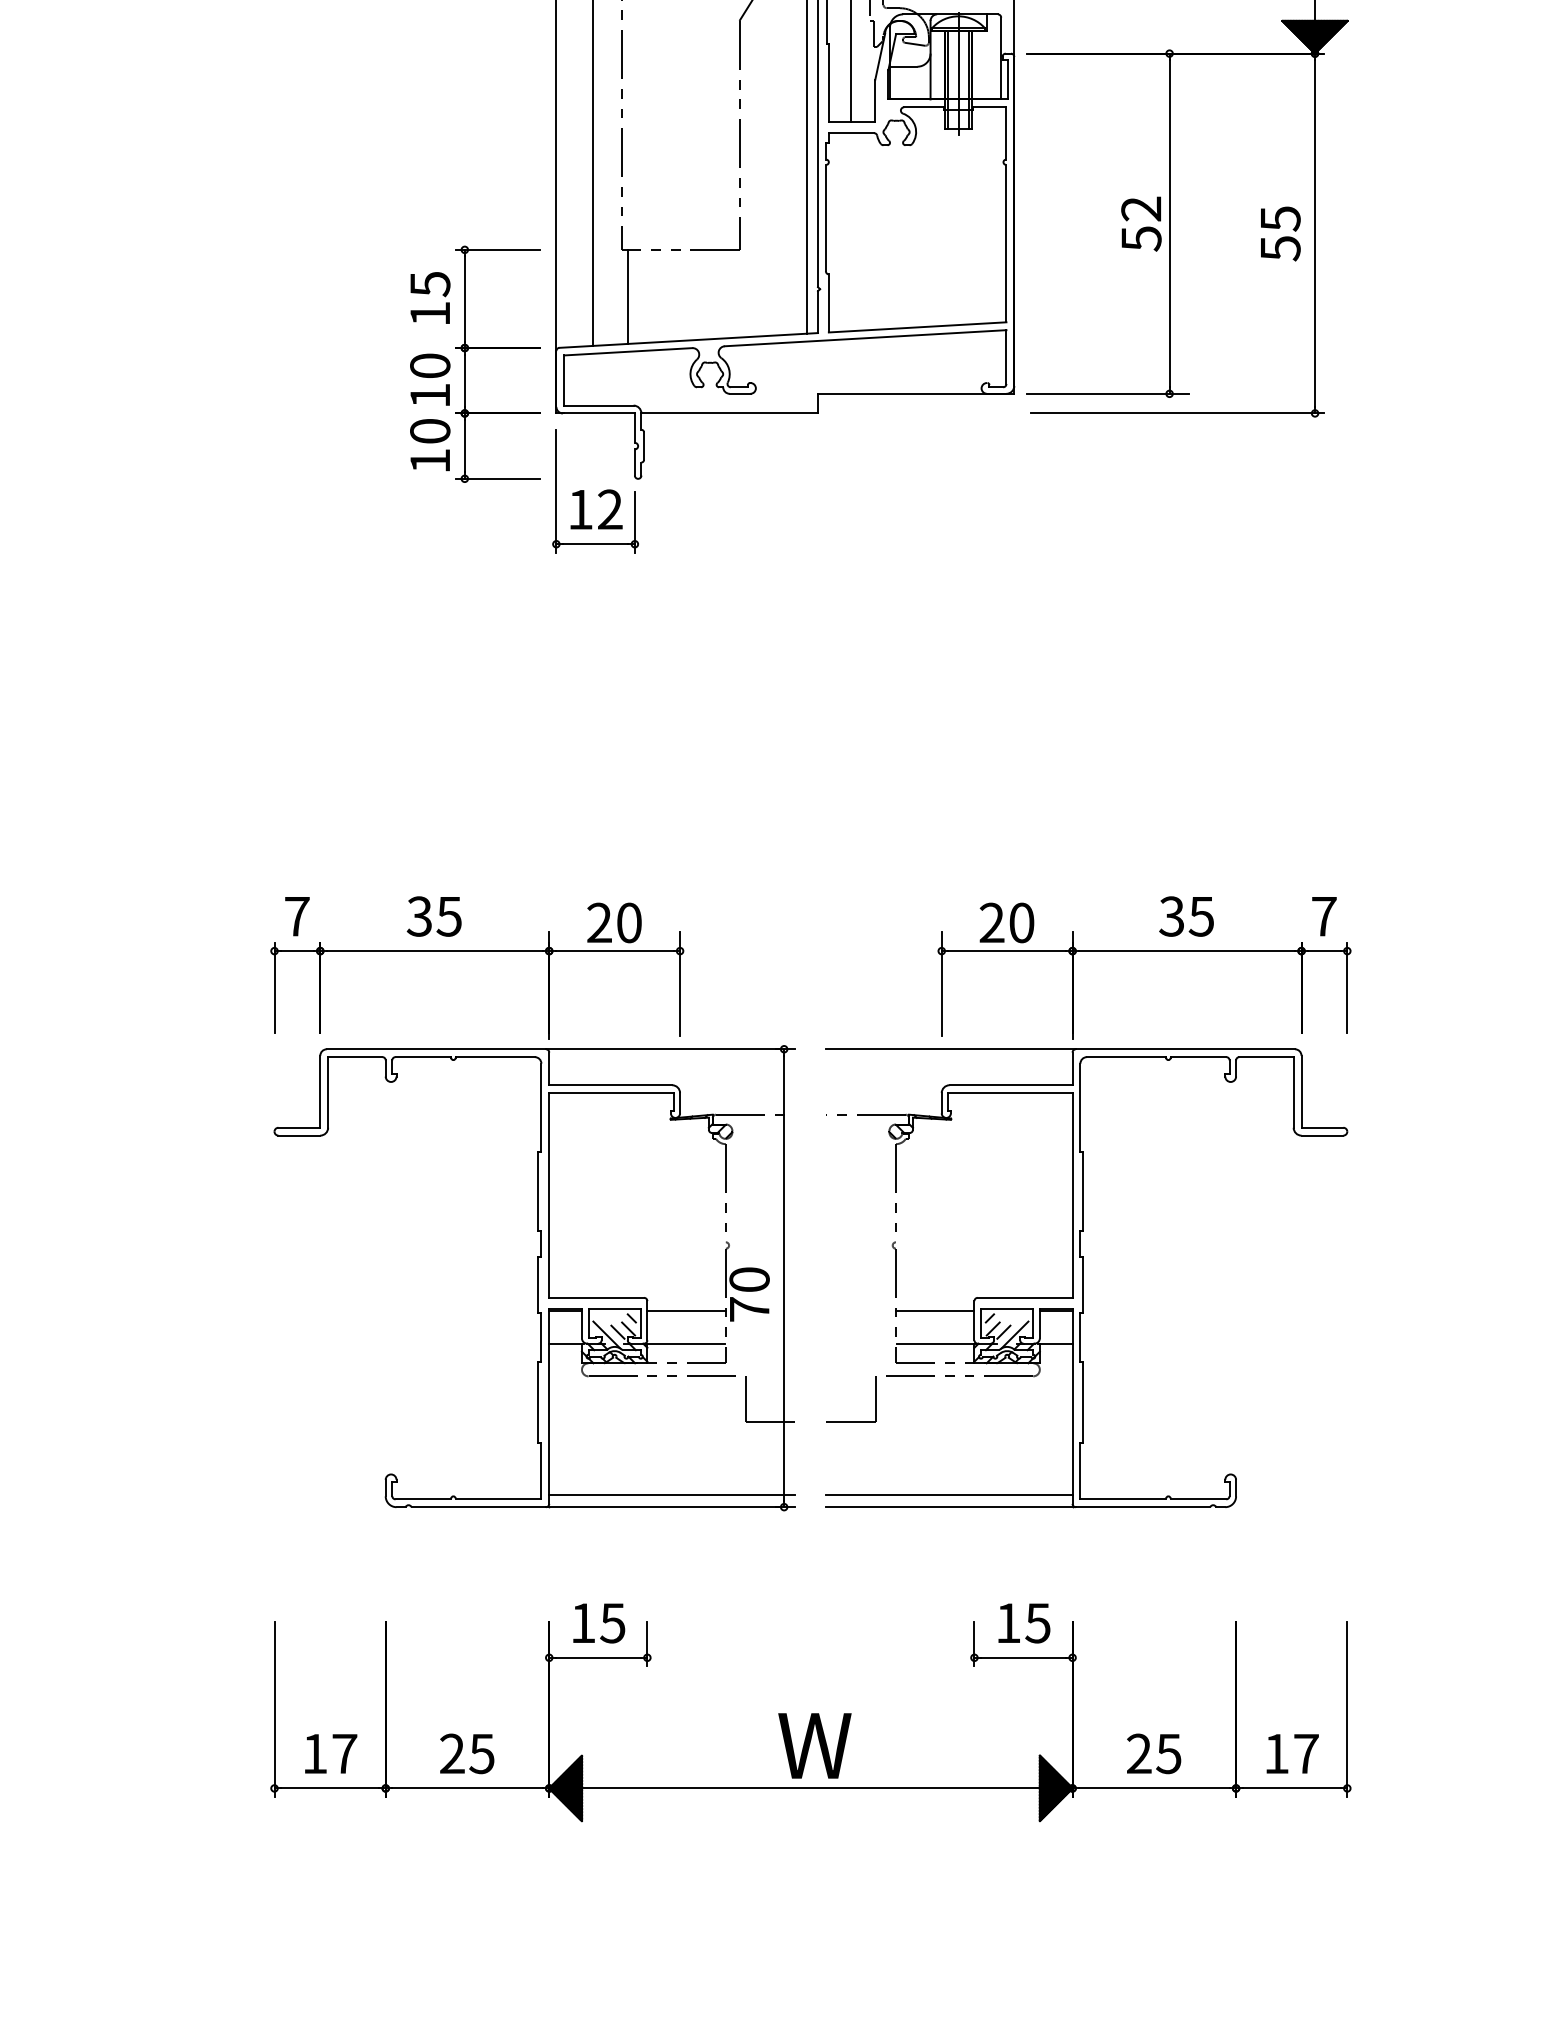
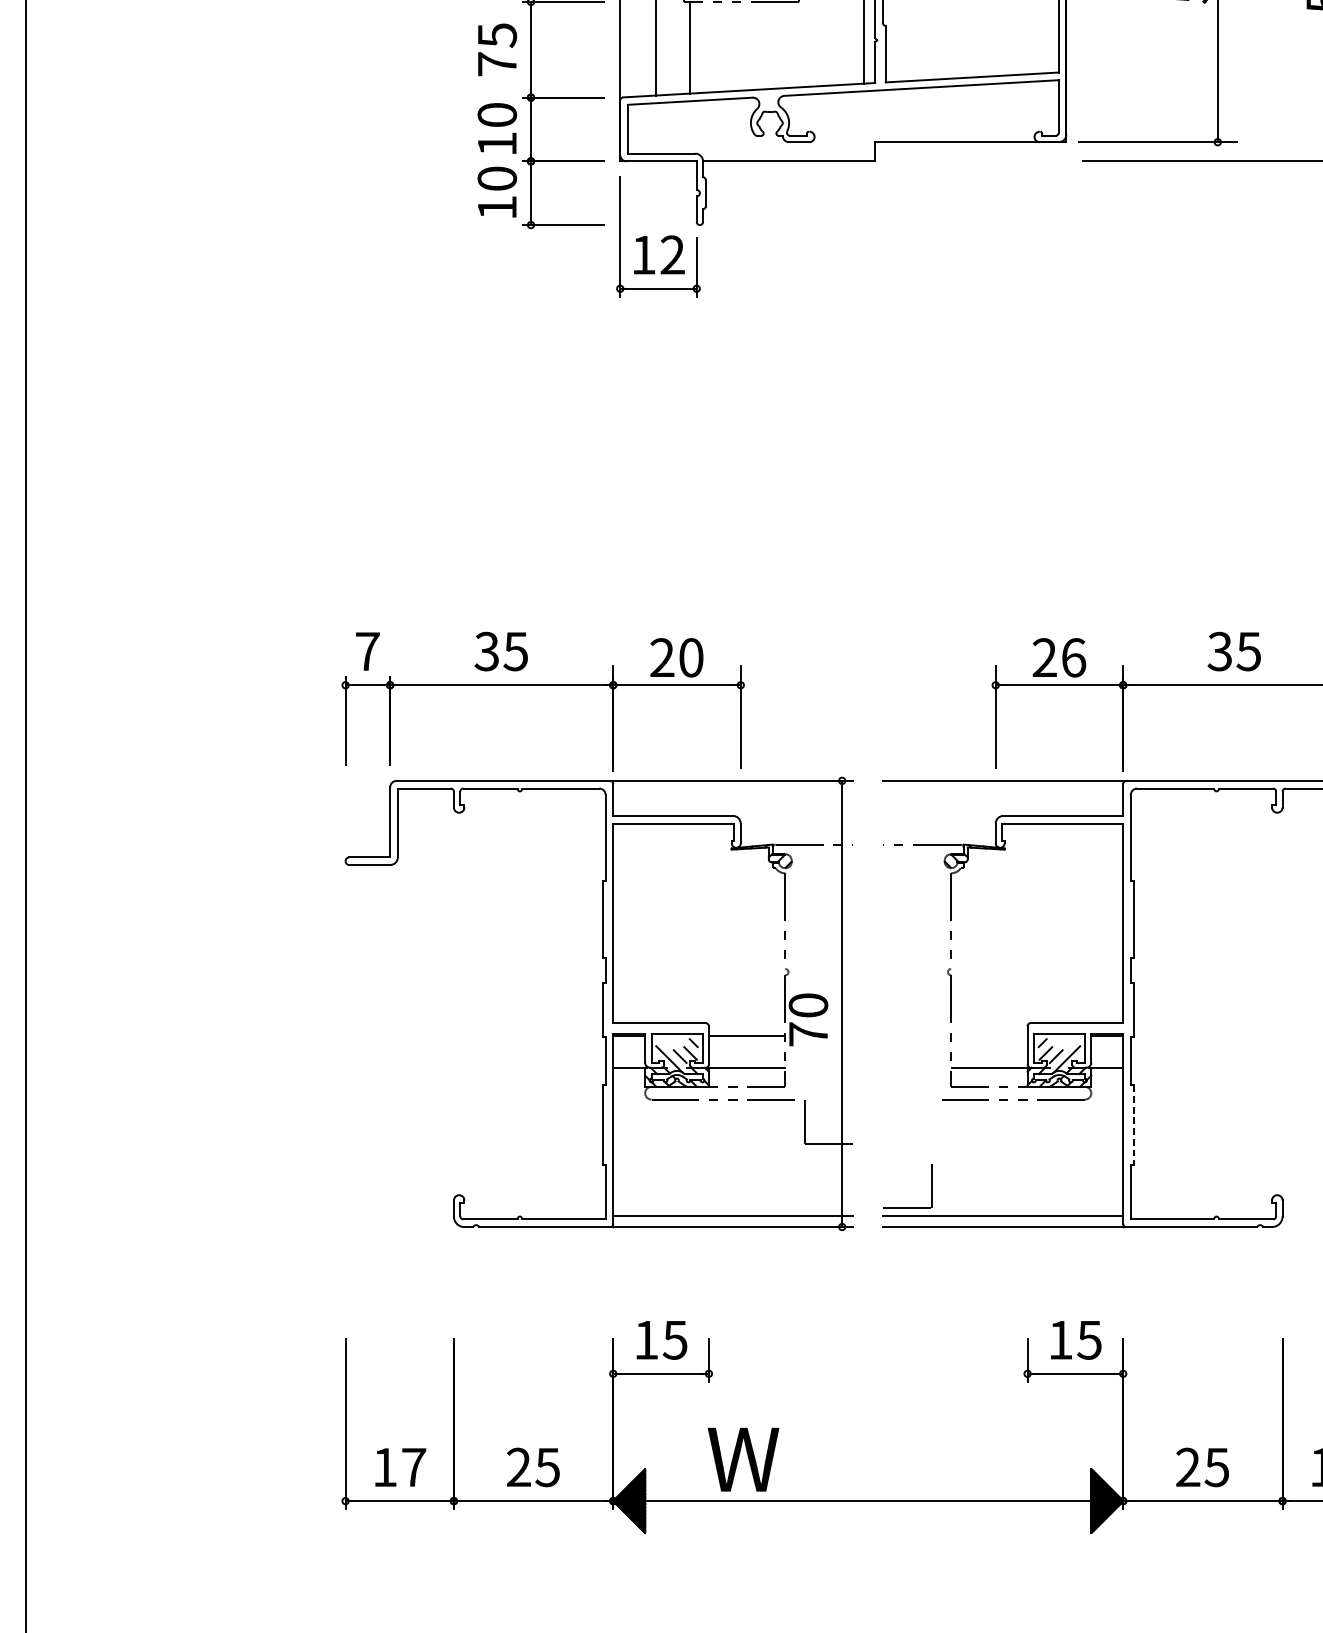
text: (429, 313) -> (496, 63), 15 -> 75
text: (1021, 922) -> (1073, 657), 20 -> 26
line: (934, 1310) -> (988, 1035), removed
line: (1083, 1402) -> (1133, 1125), solid -> dashed
part: (851, 1421) -> (907, 1207), moved
text: (814, 1745) -> (743, 1459), moved

